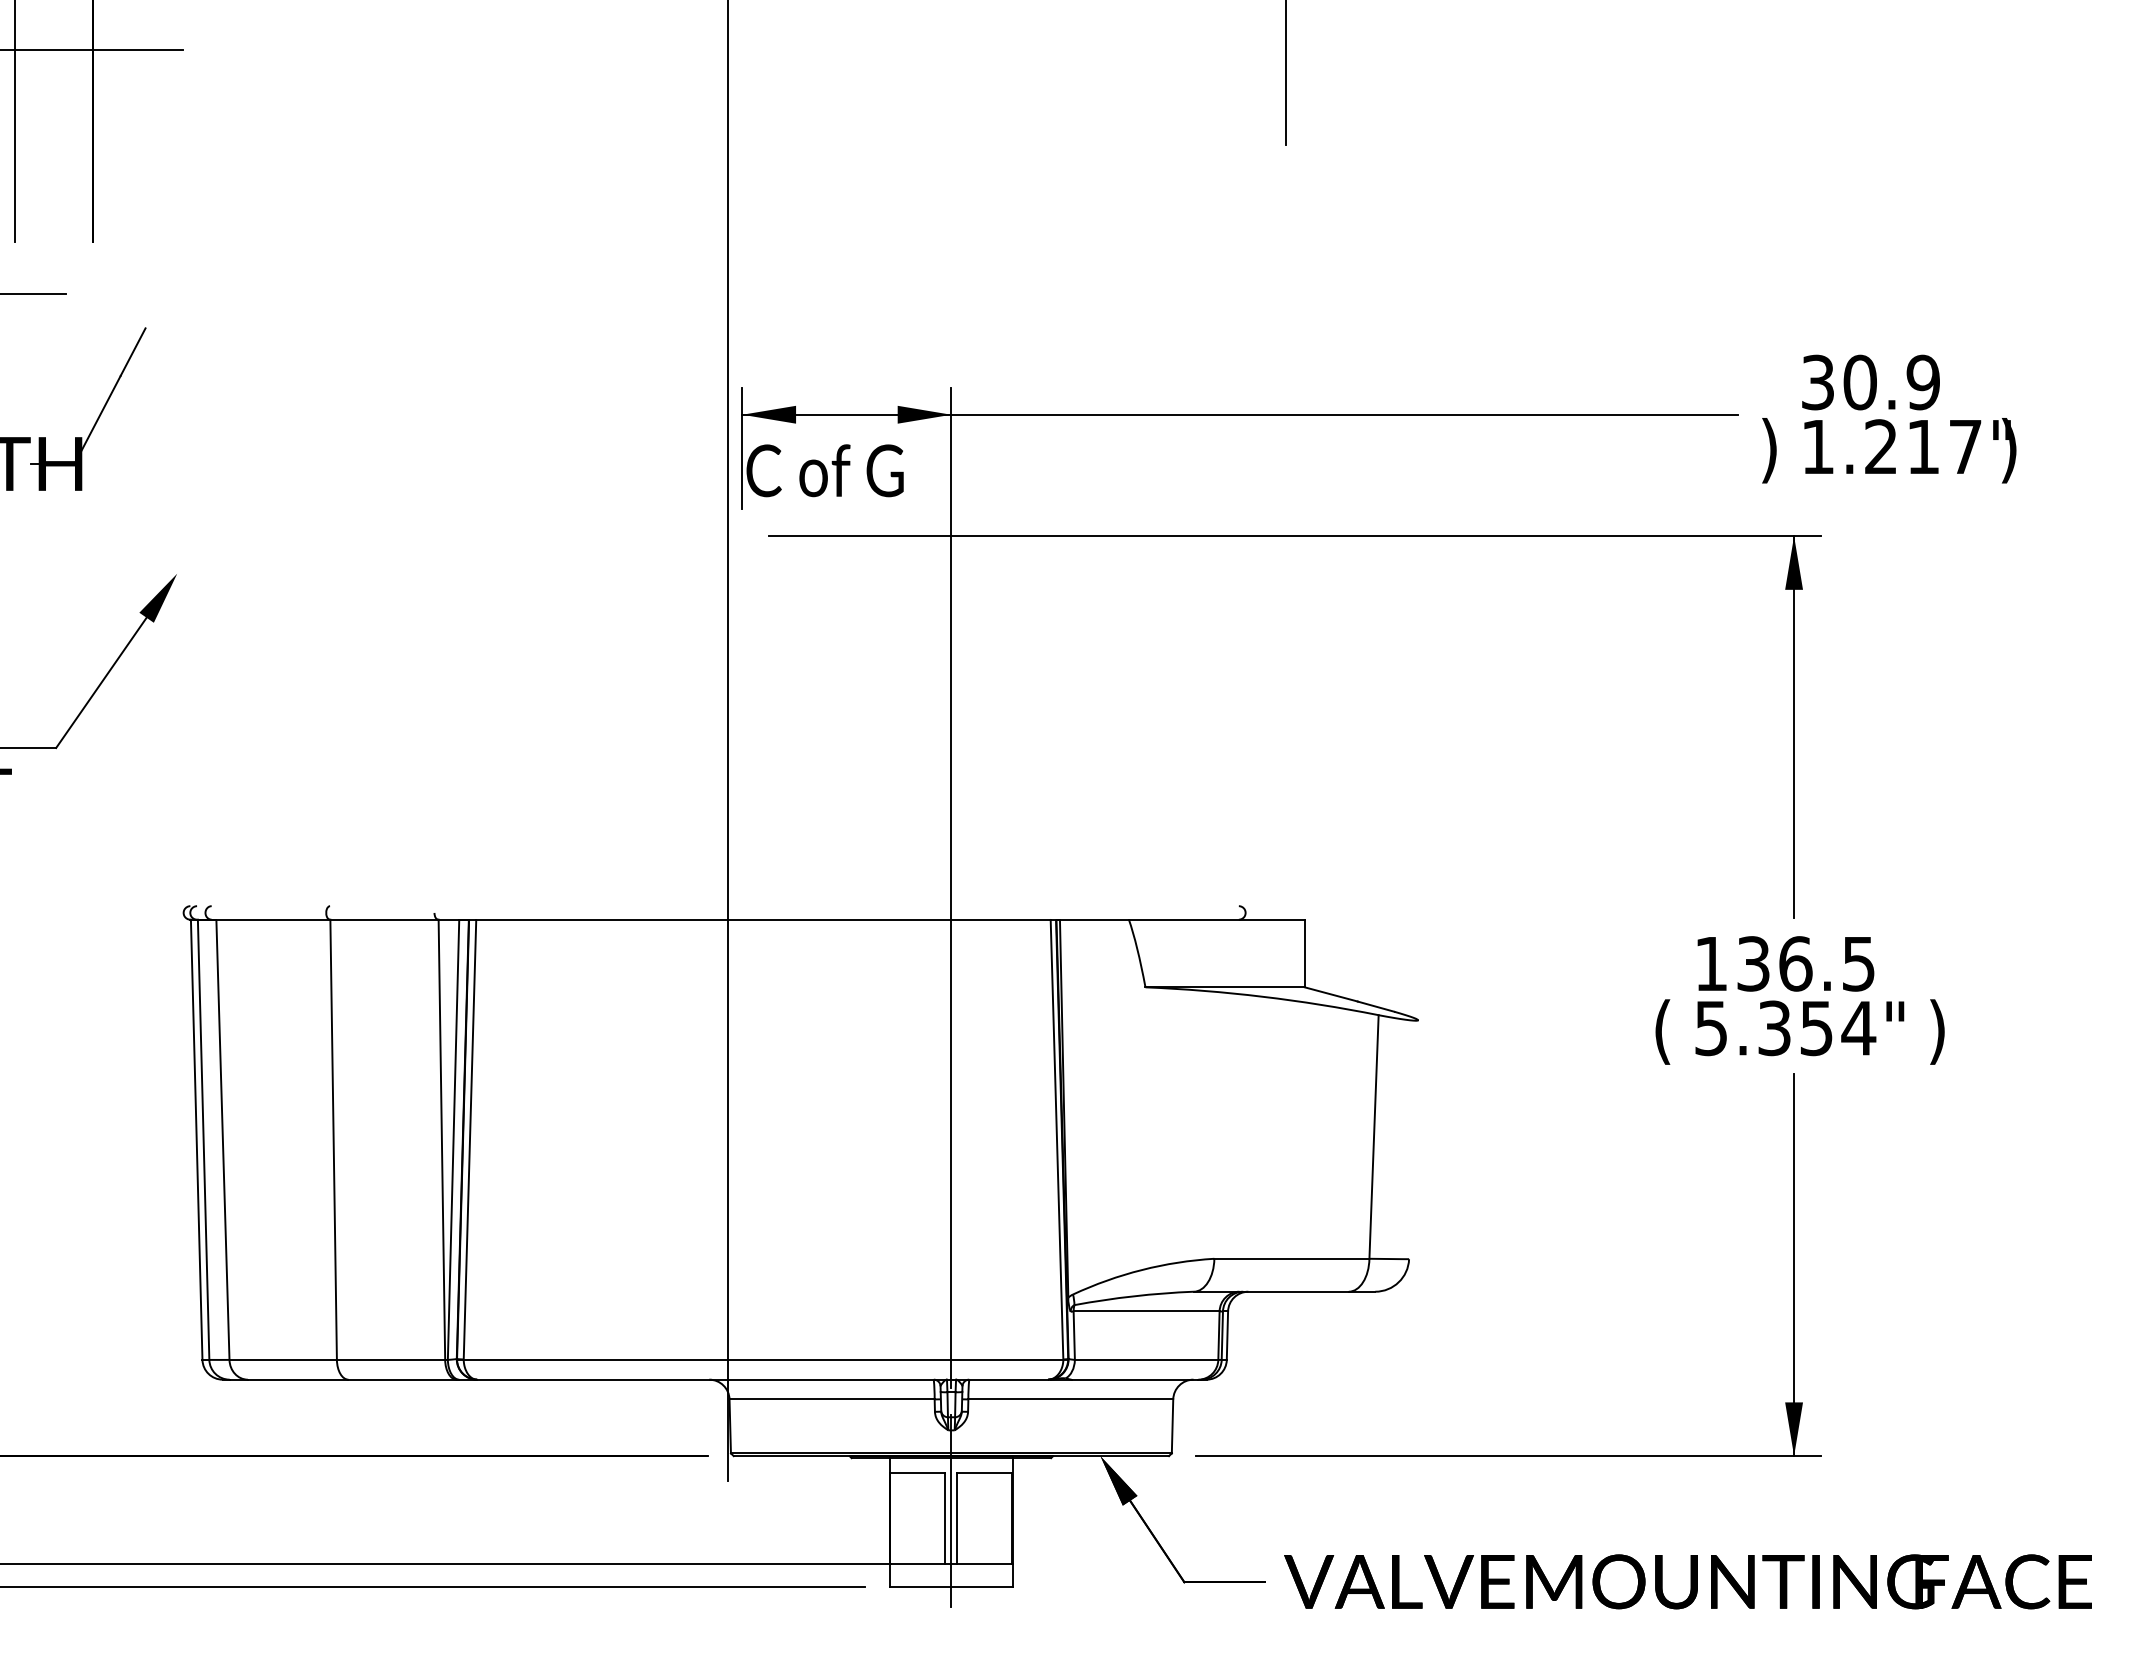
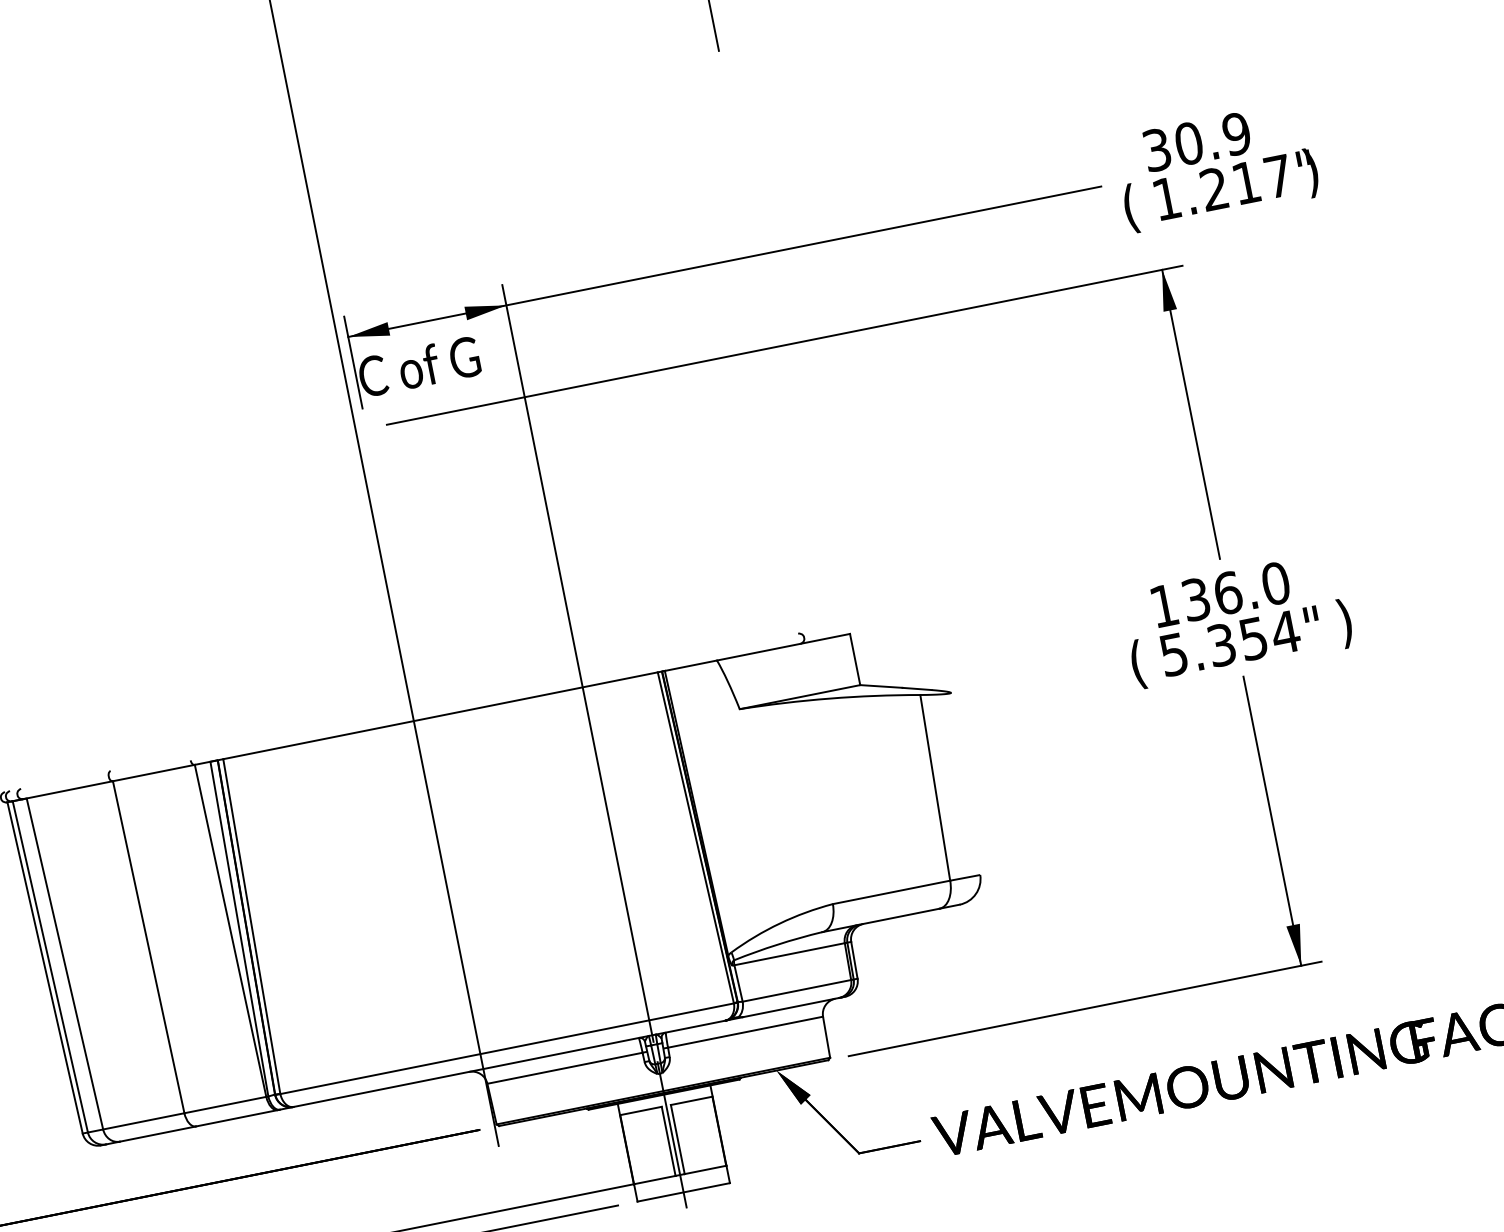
text: (1769, 450) -> (1130, 208), ) -> (
text: (1858, 963) -> (1275, 583), 136.5 -> 136.0

